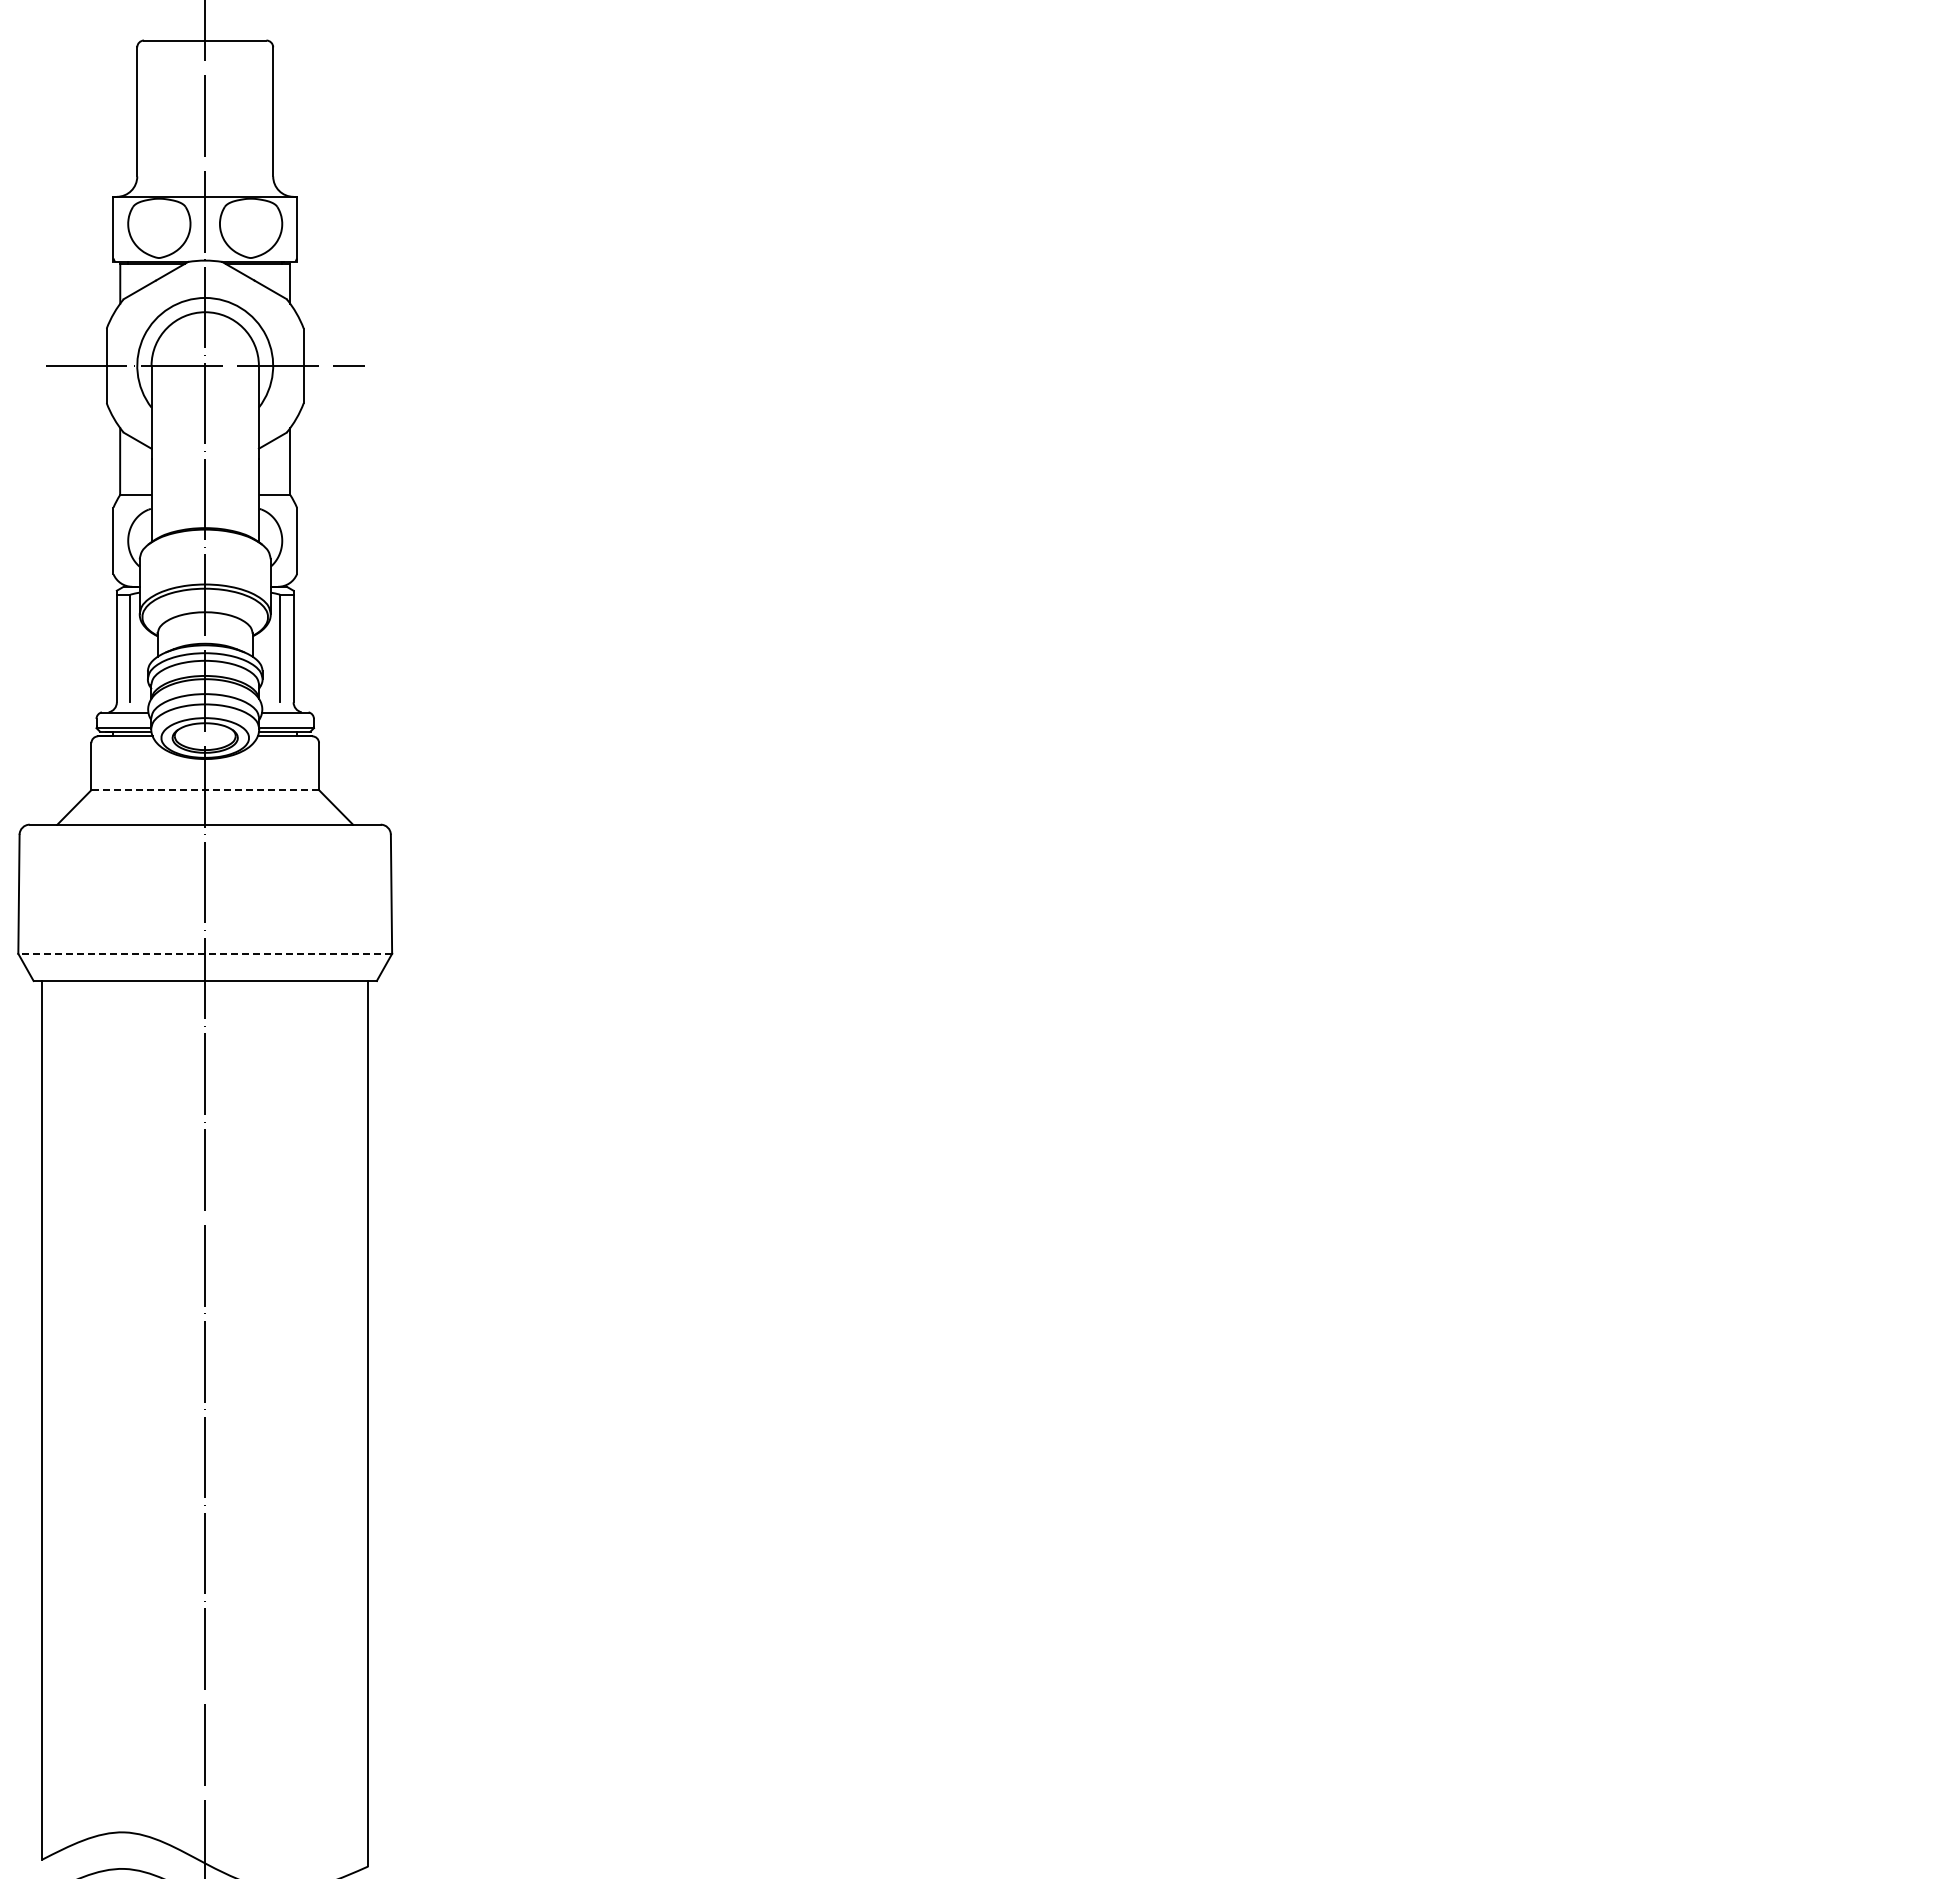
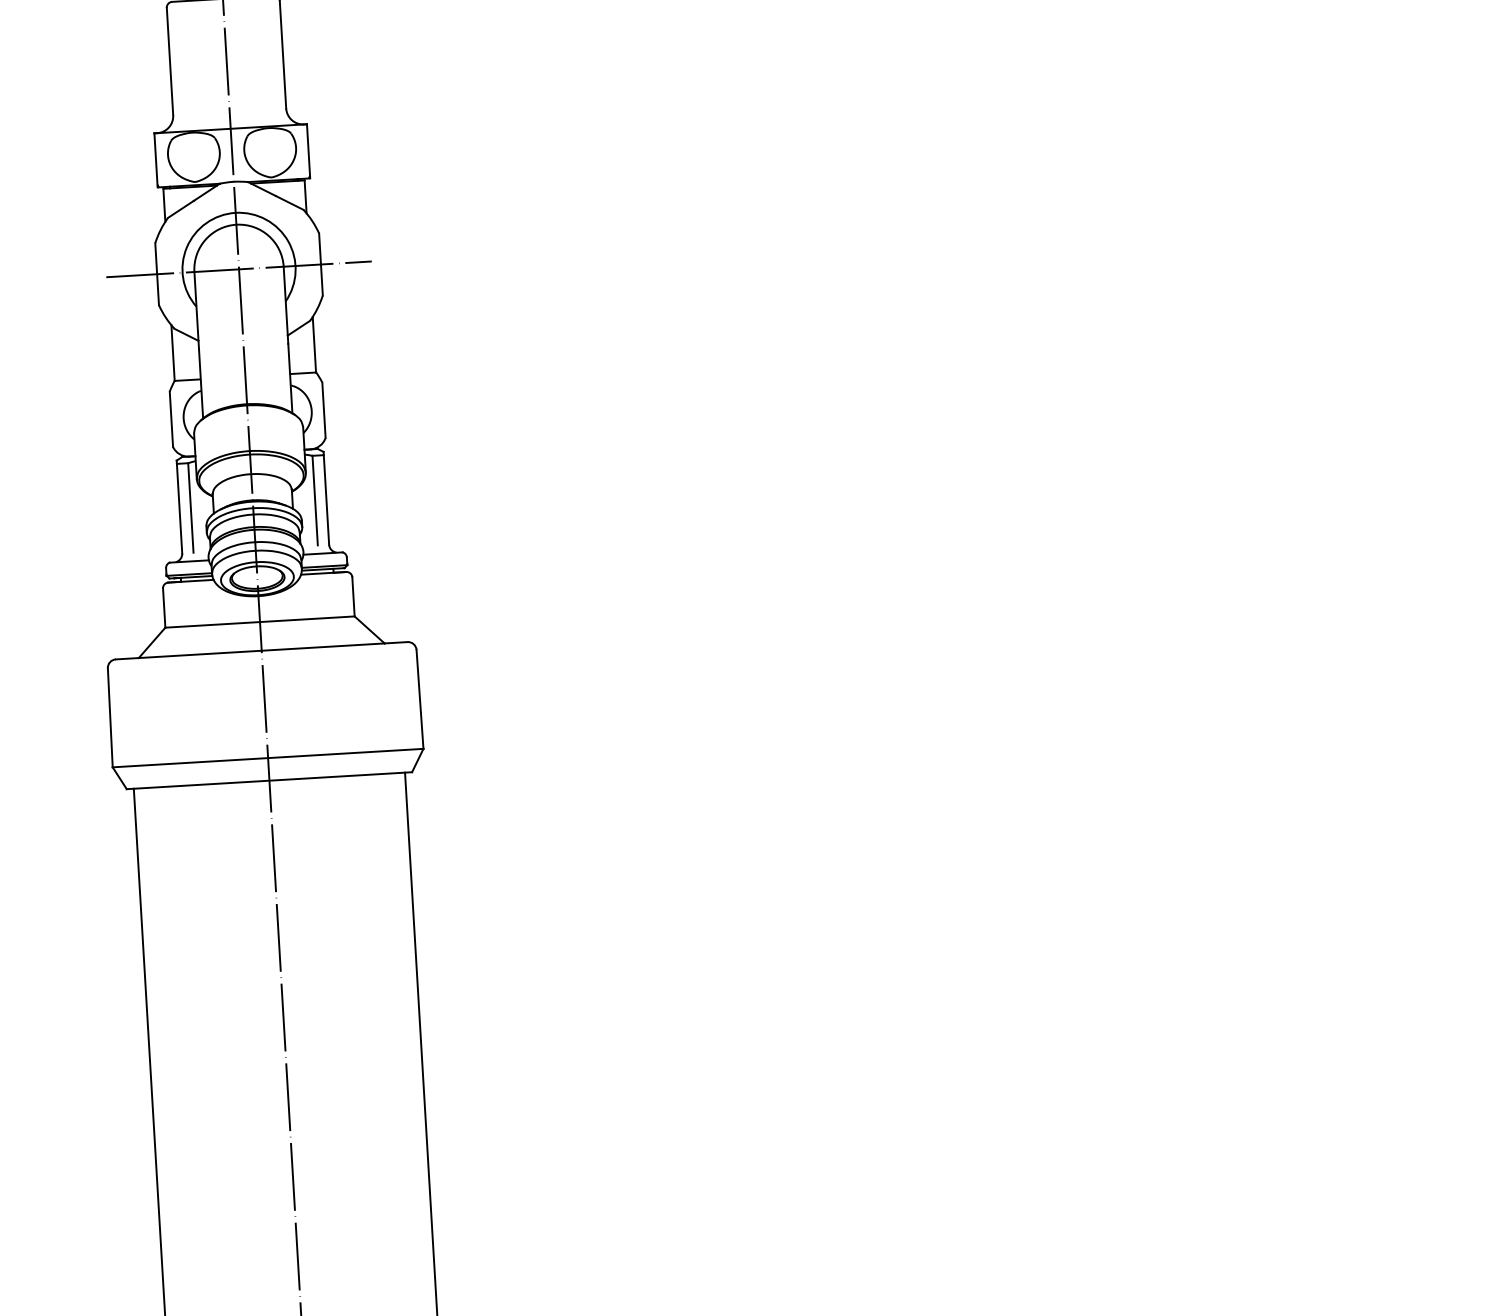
line: (205, 790) -> (260, 622), dashed -> solid
line: (205, 953) -> (268, 757), dashed -> solid

